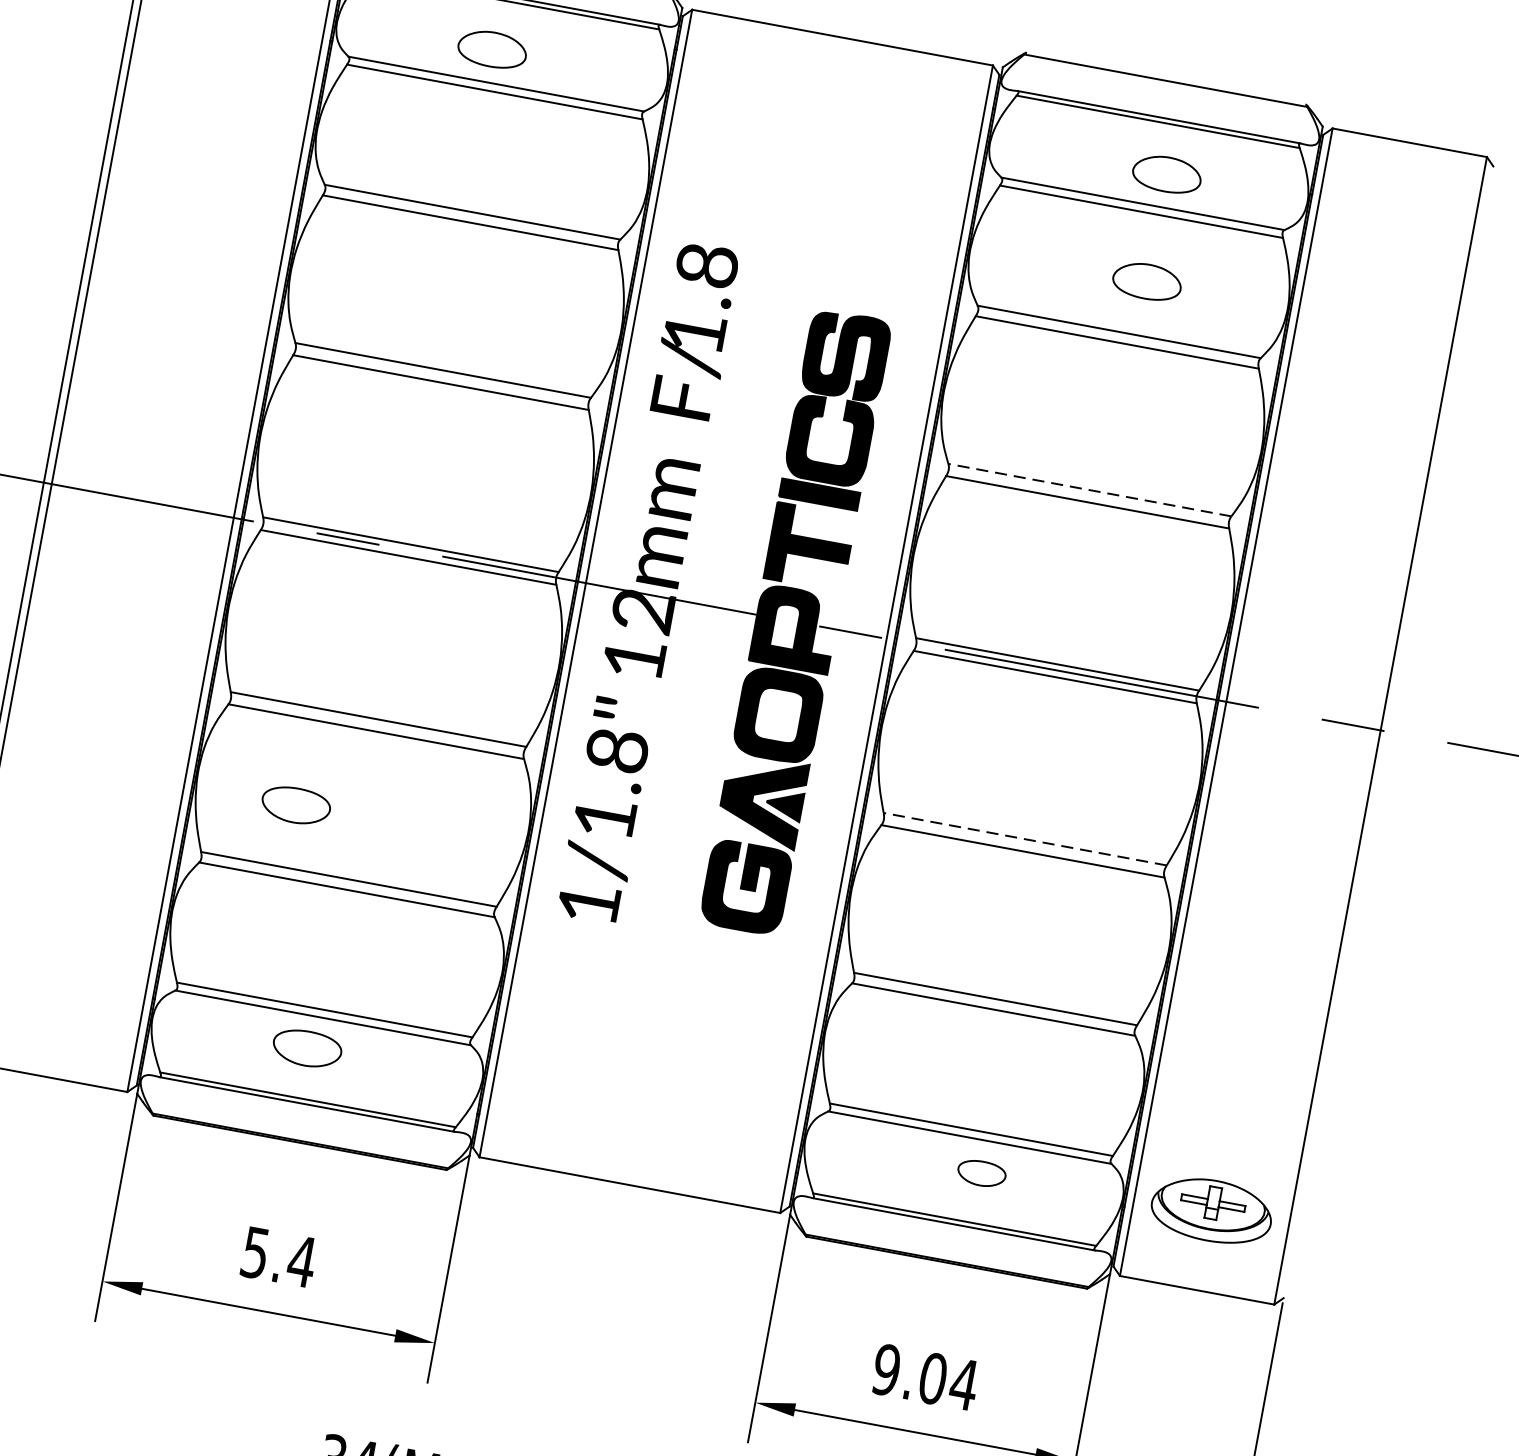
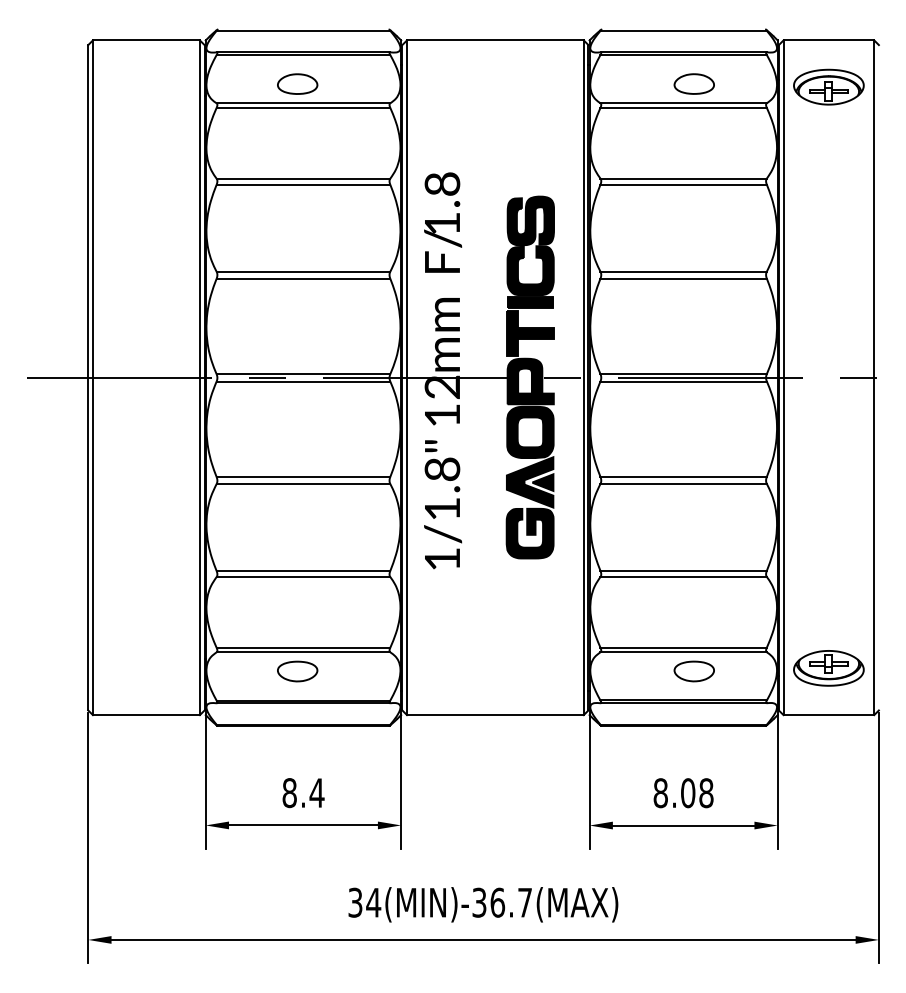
part: (1394, 220) -> (828, 86), added
part: (1146, 280) -> (693, 146), removed
line: (1089, 489) -> (683, 271), dashed -> solid
part: (295, 805) -> (265, 534), removed
line: (1025, 838) -> (683, 476), dashed -> solid
part: (980, 1173) -> (693, 671), size x1.43
text: (254, 1253) -> (289, 793), 5.4 -> 8.4
text: (925, 1377) -> (683, 793), 9.04 -> 8.08

